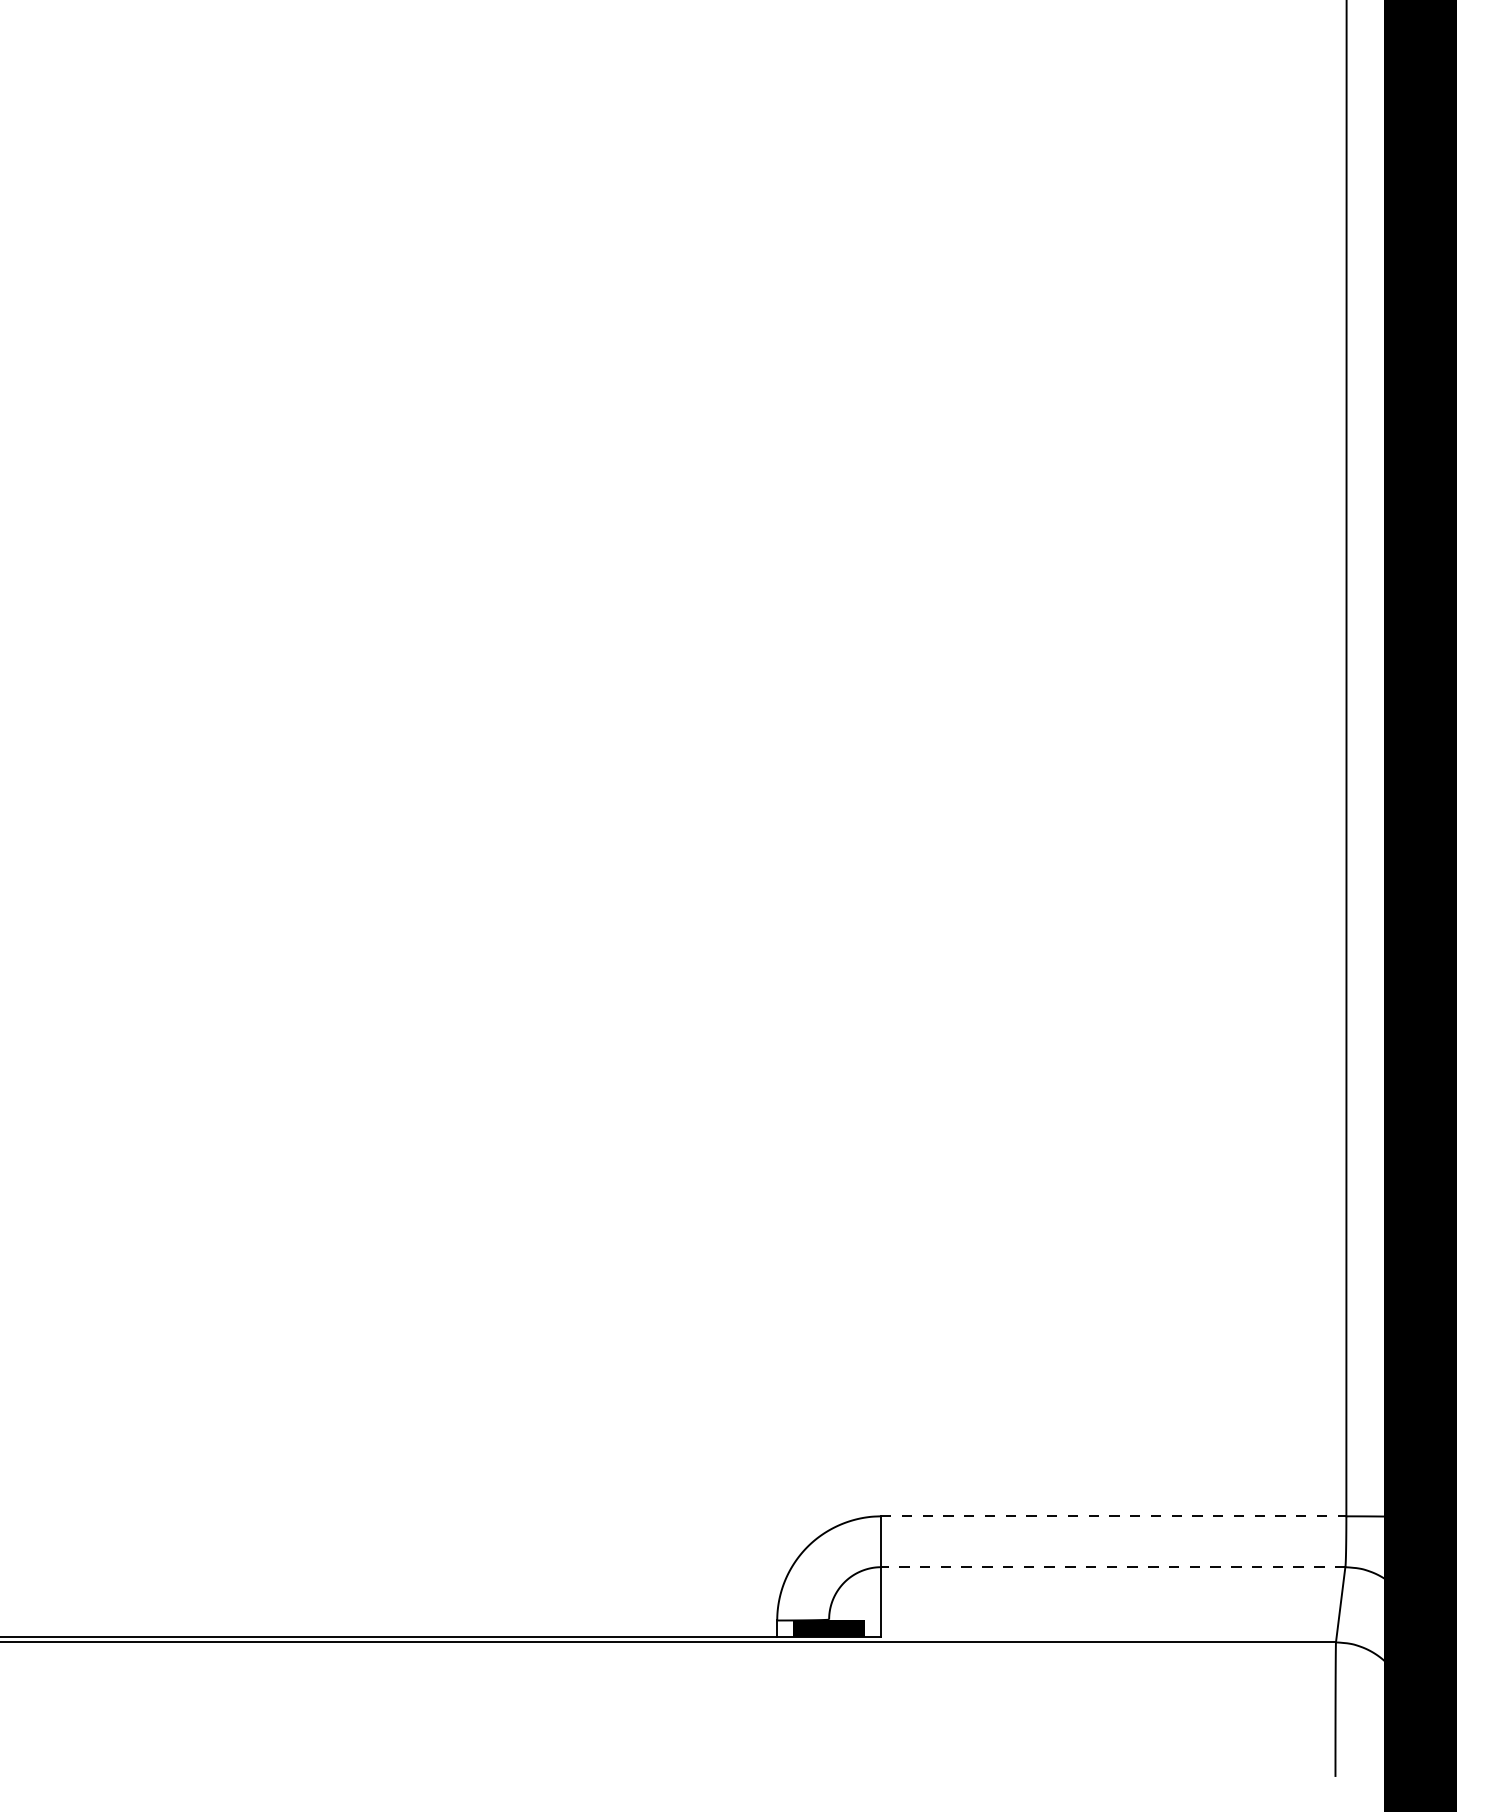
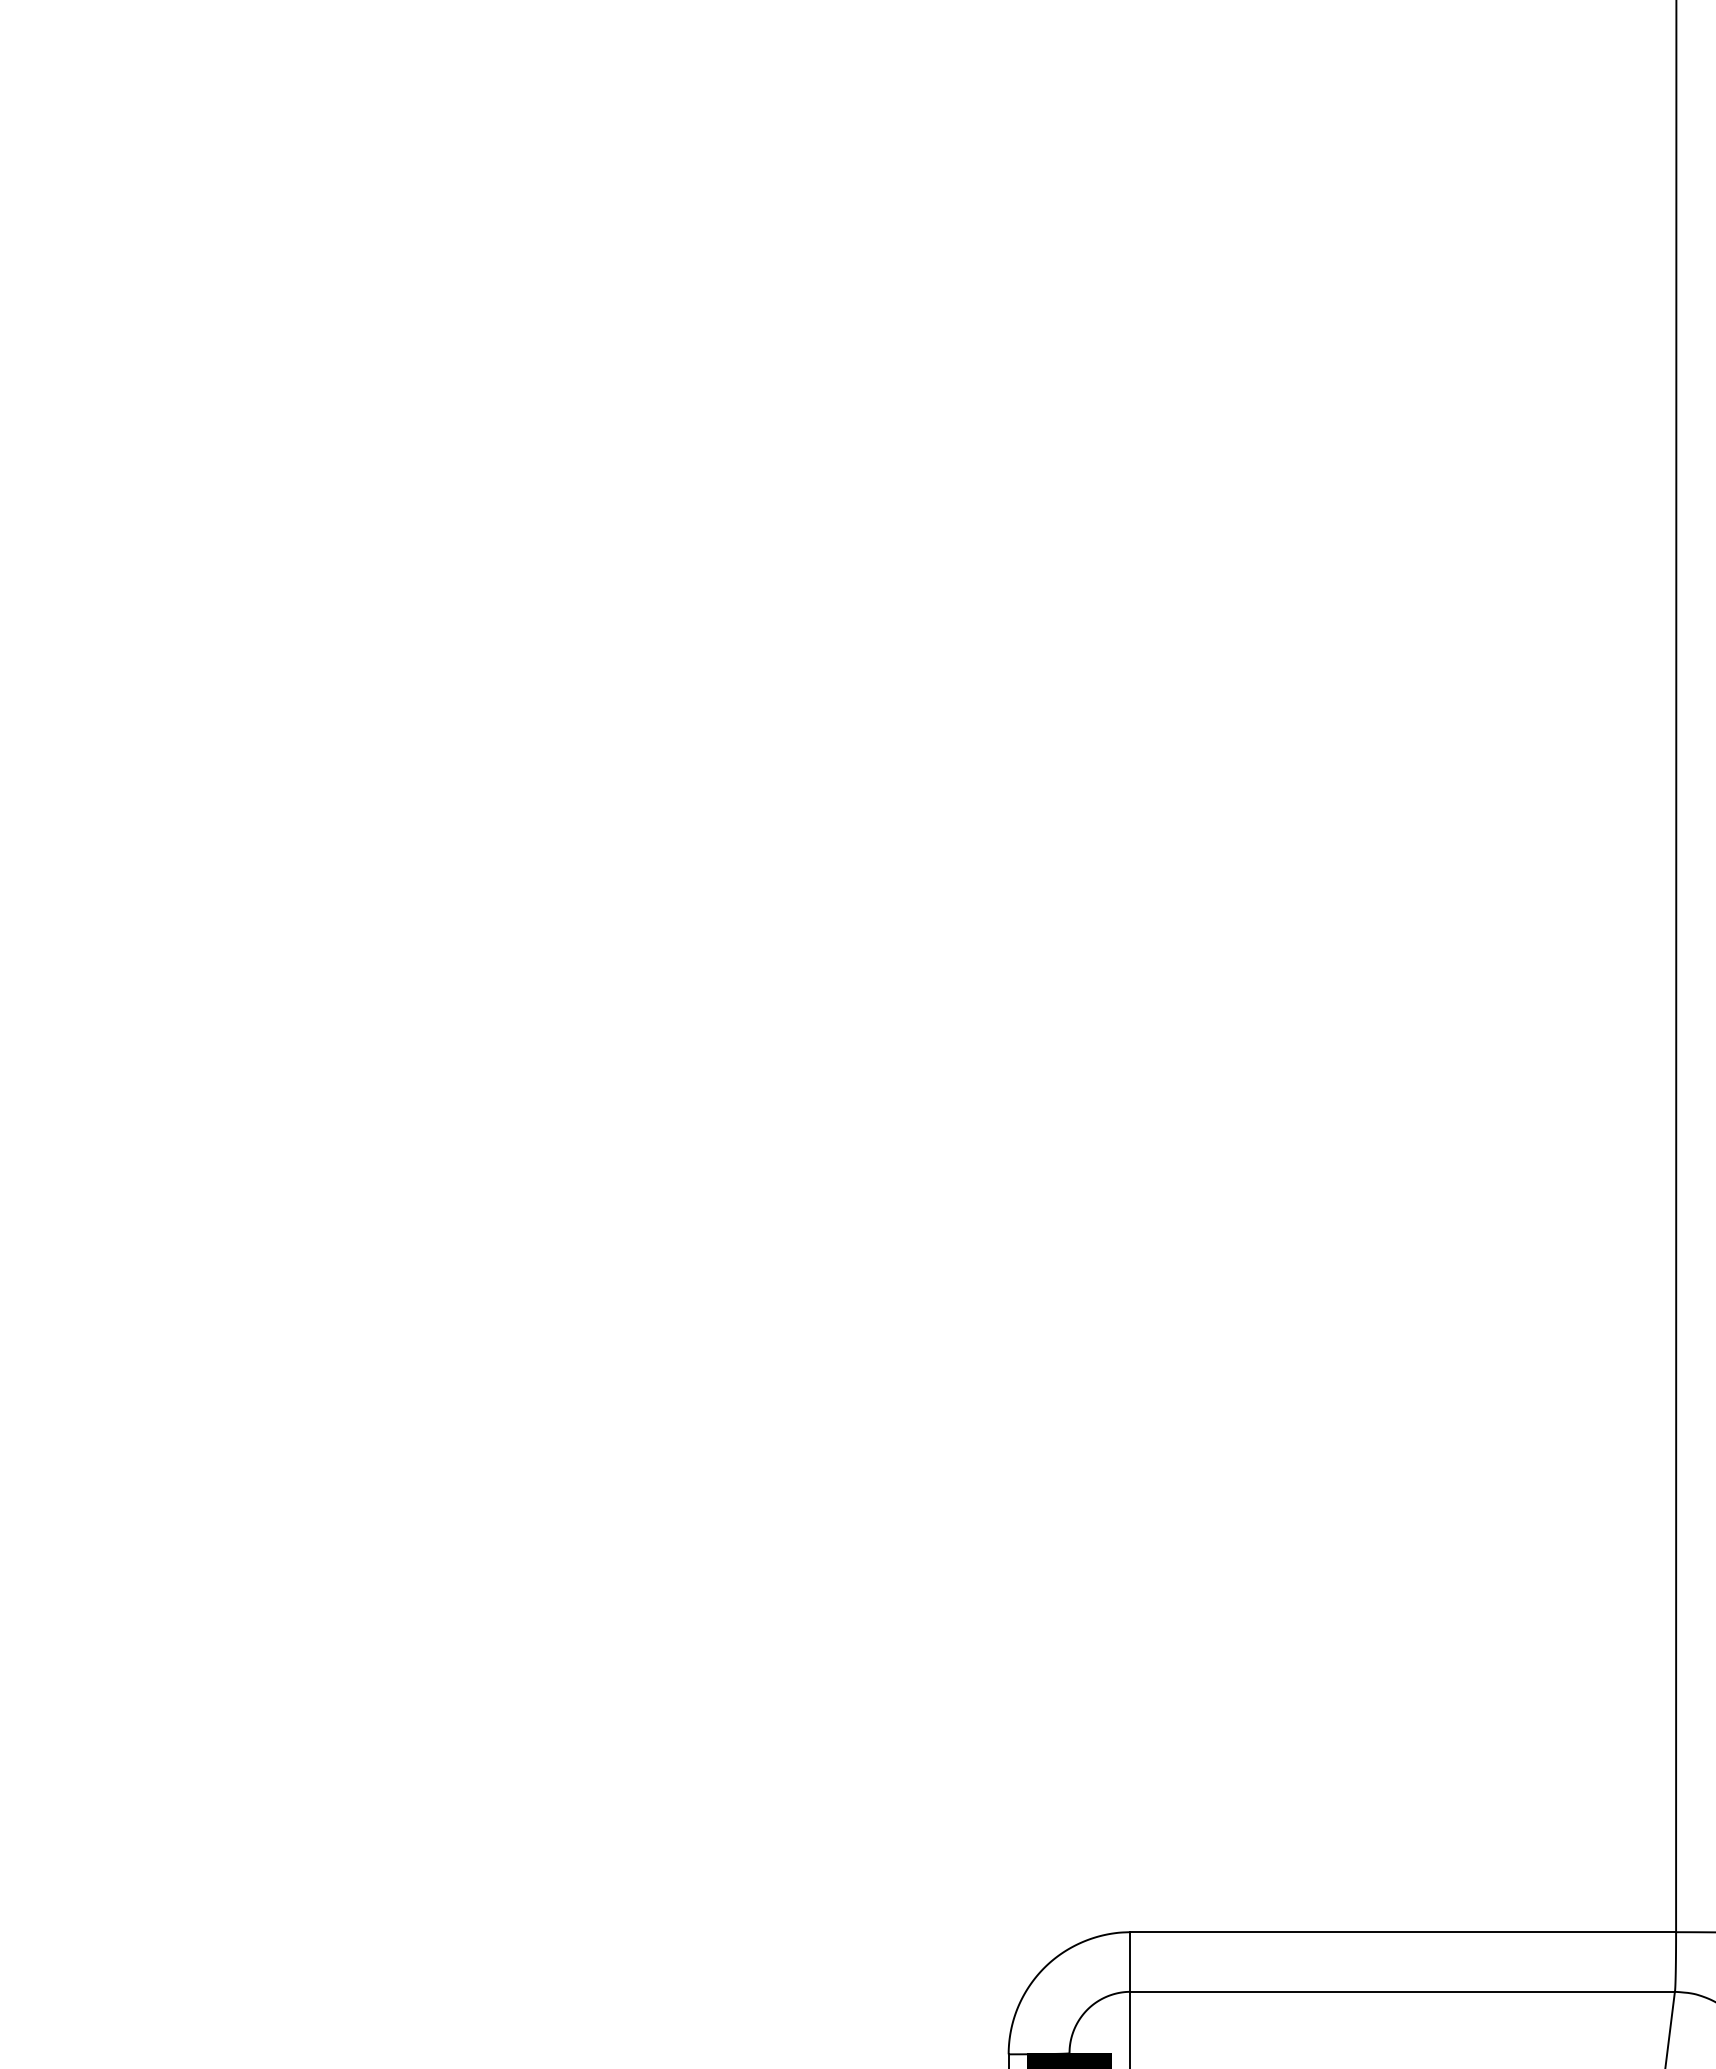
line: (1113, 1516) -> (1403, 1932), dashed -> solid
line: (1112, 1567) -> (1401, 1992), dashed -> solid

